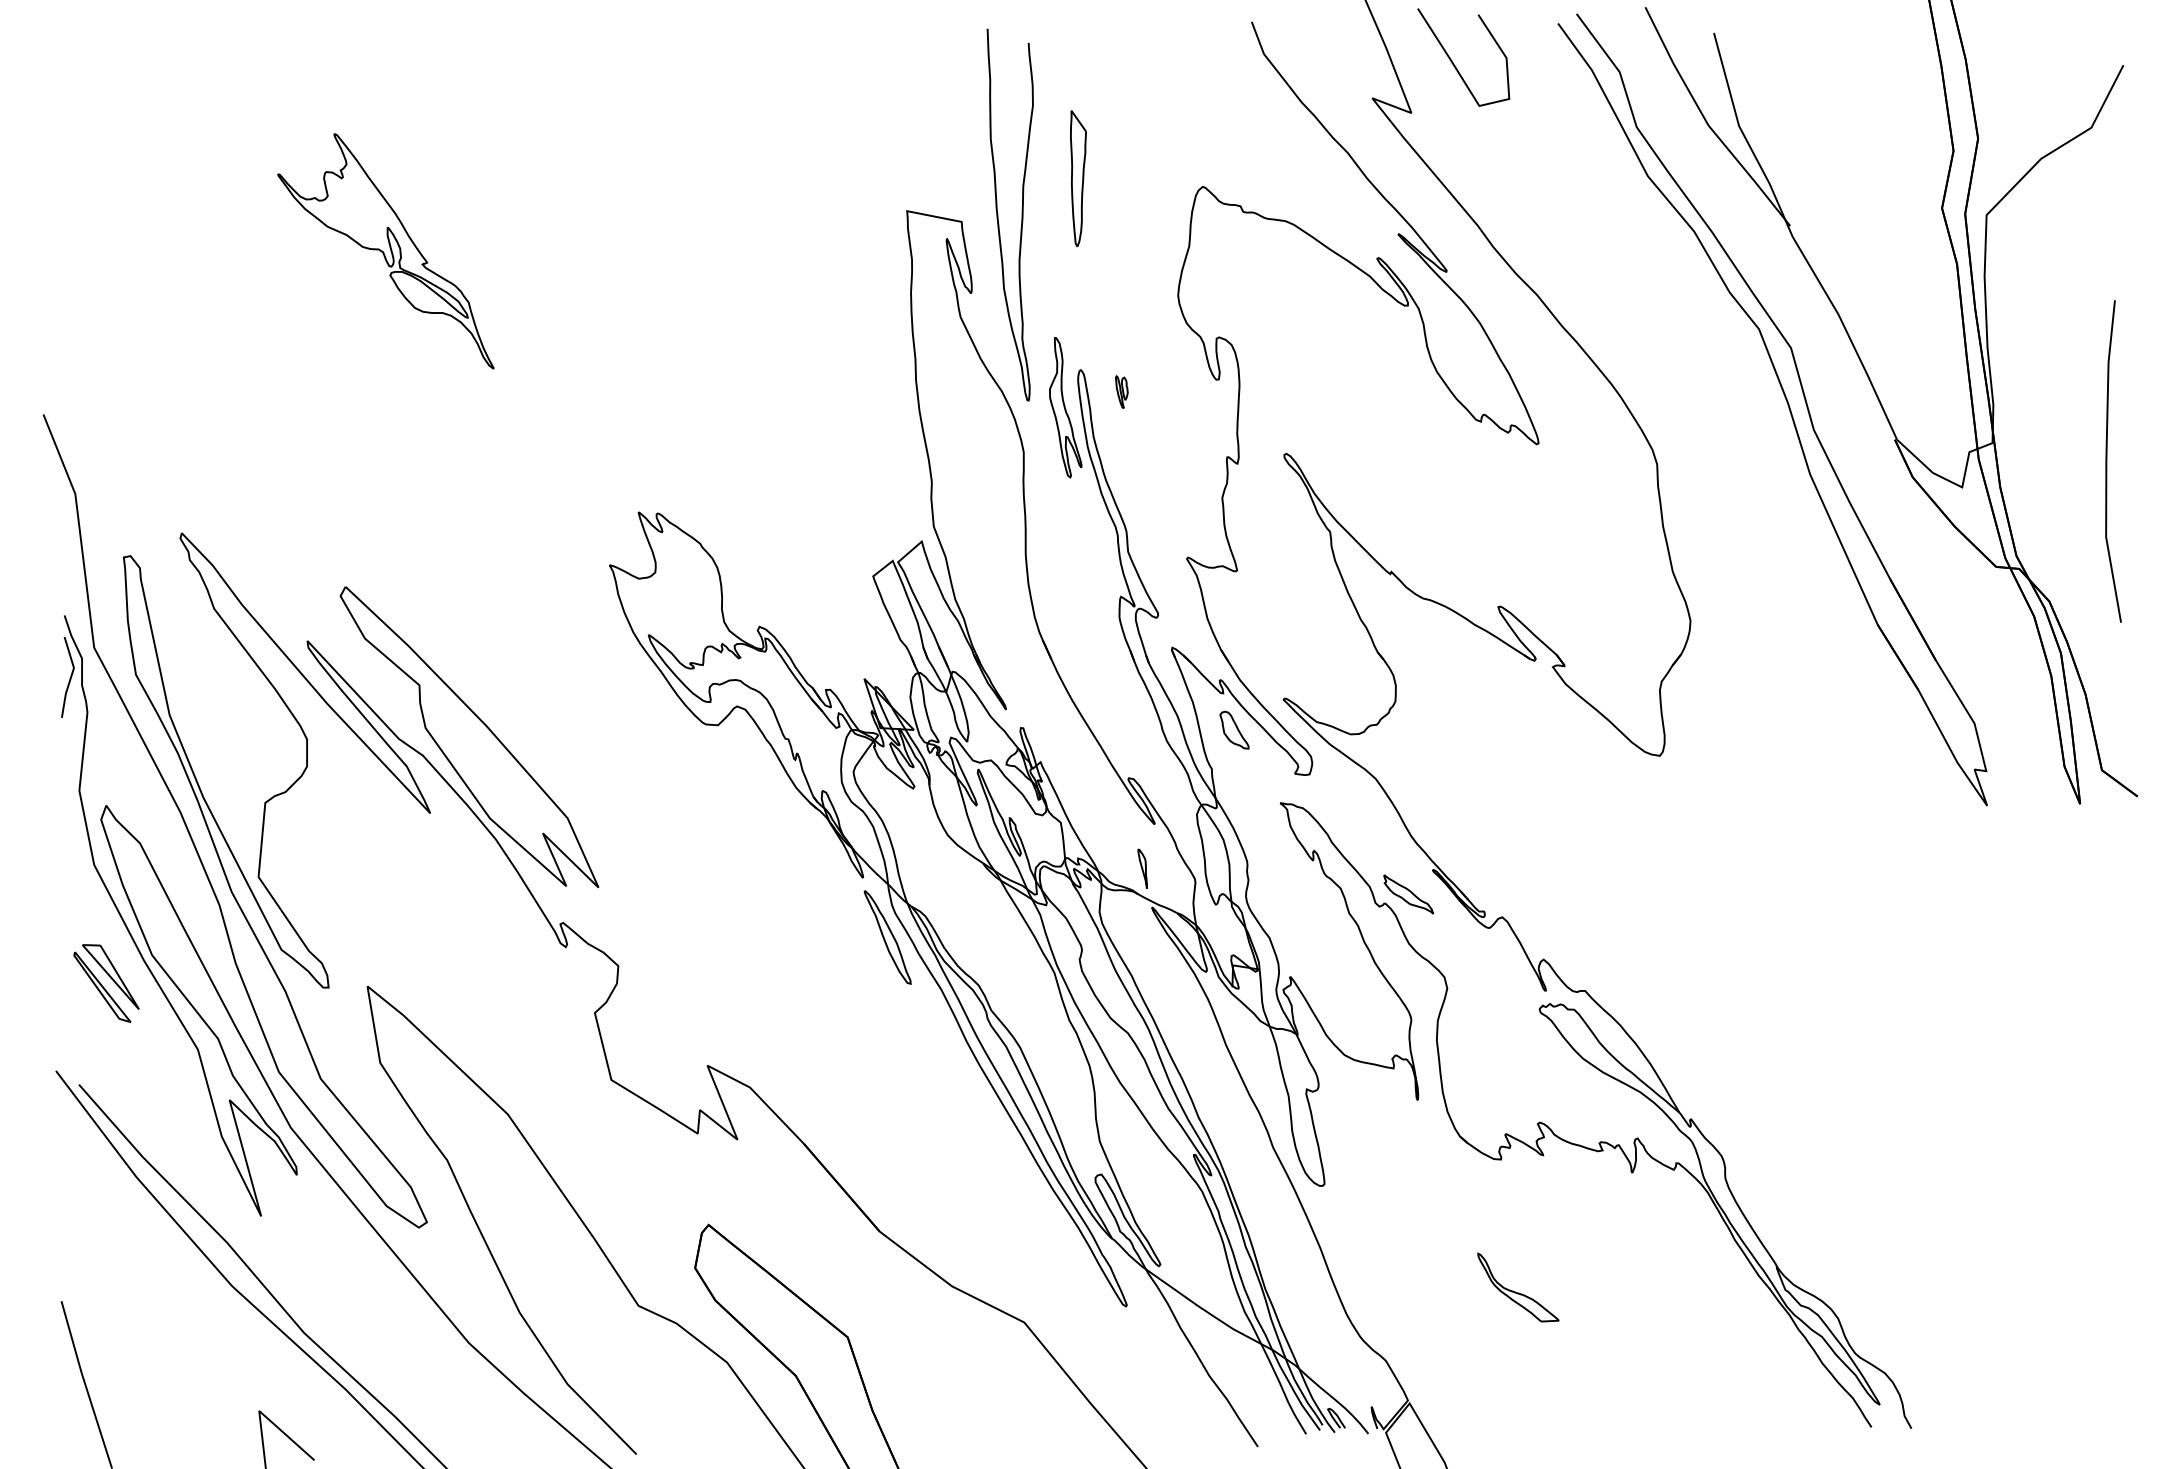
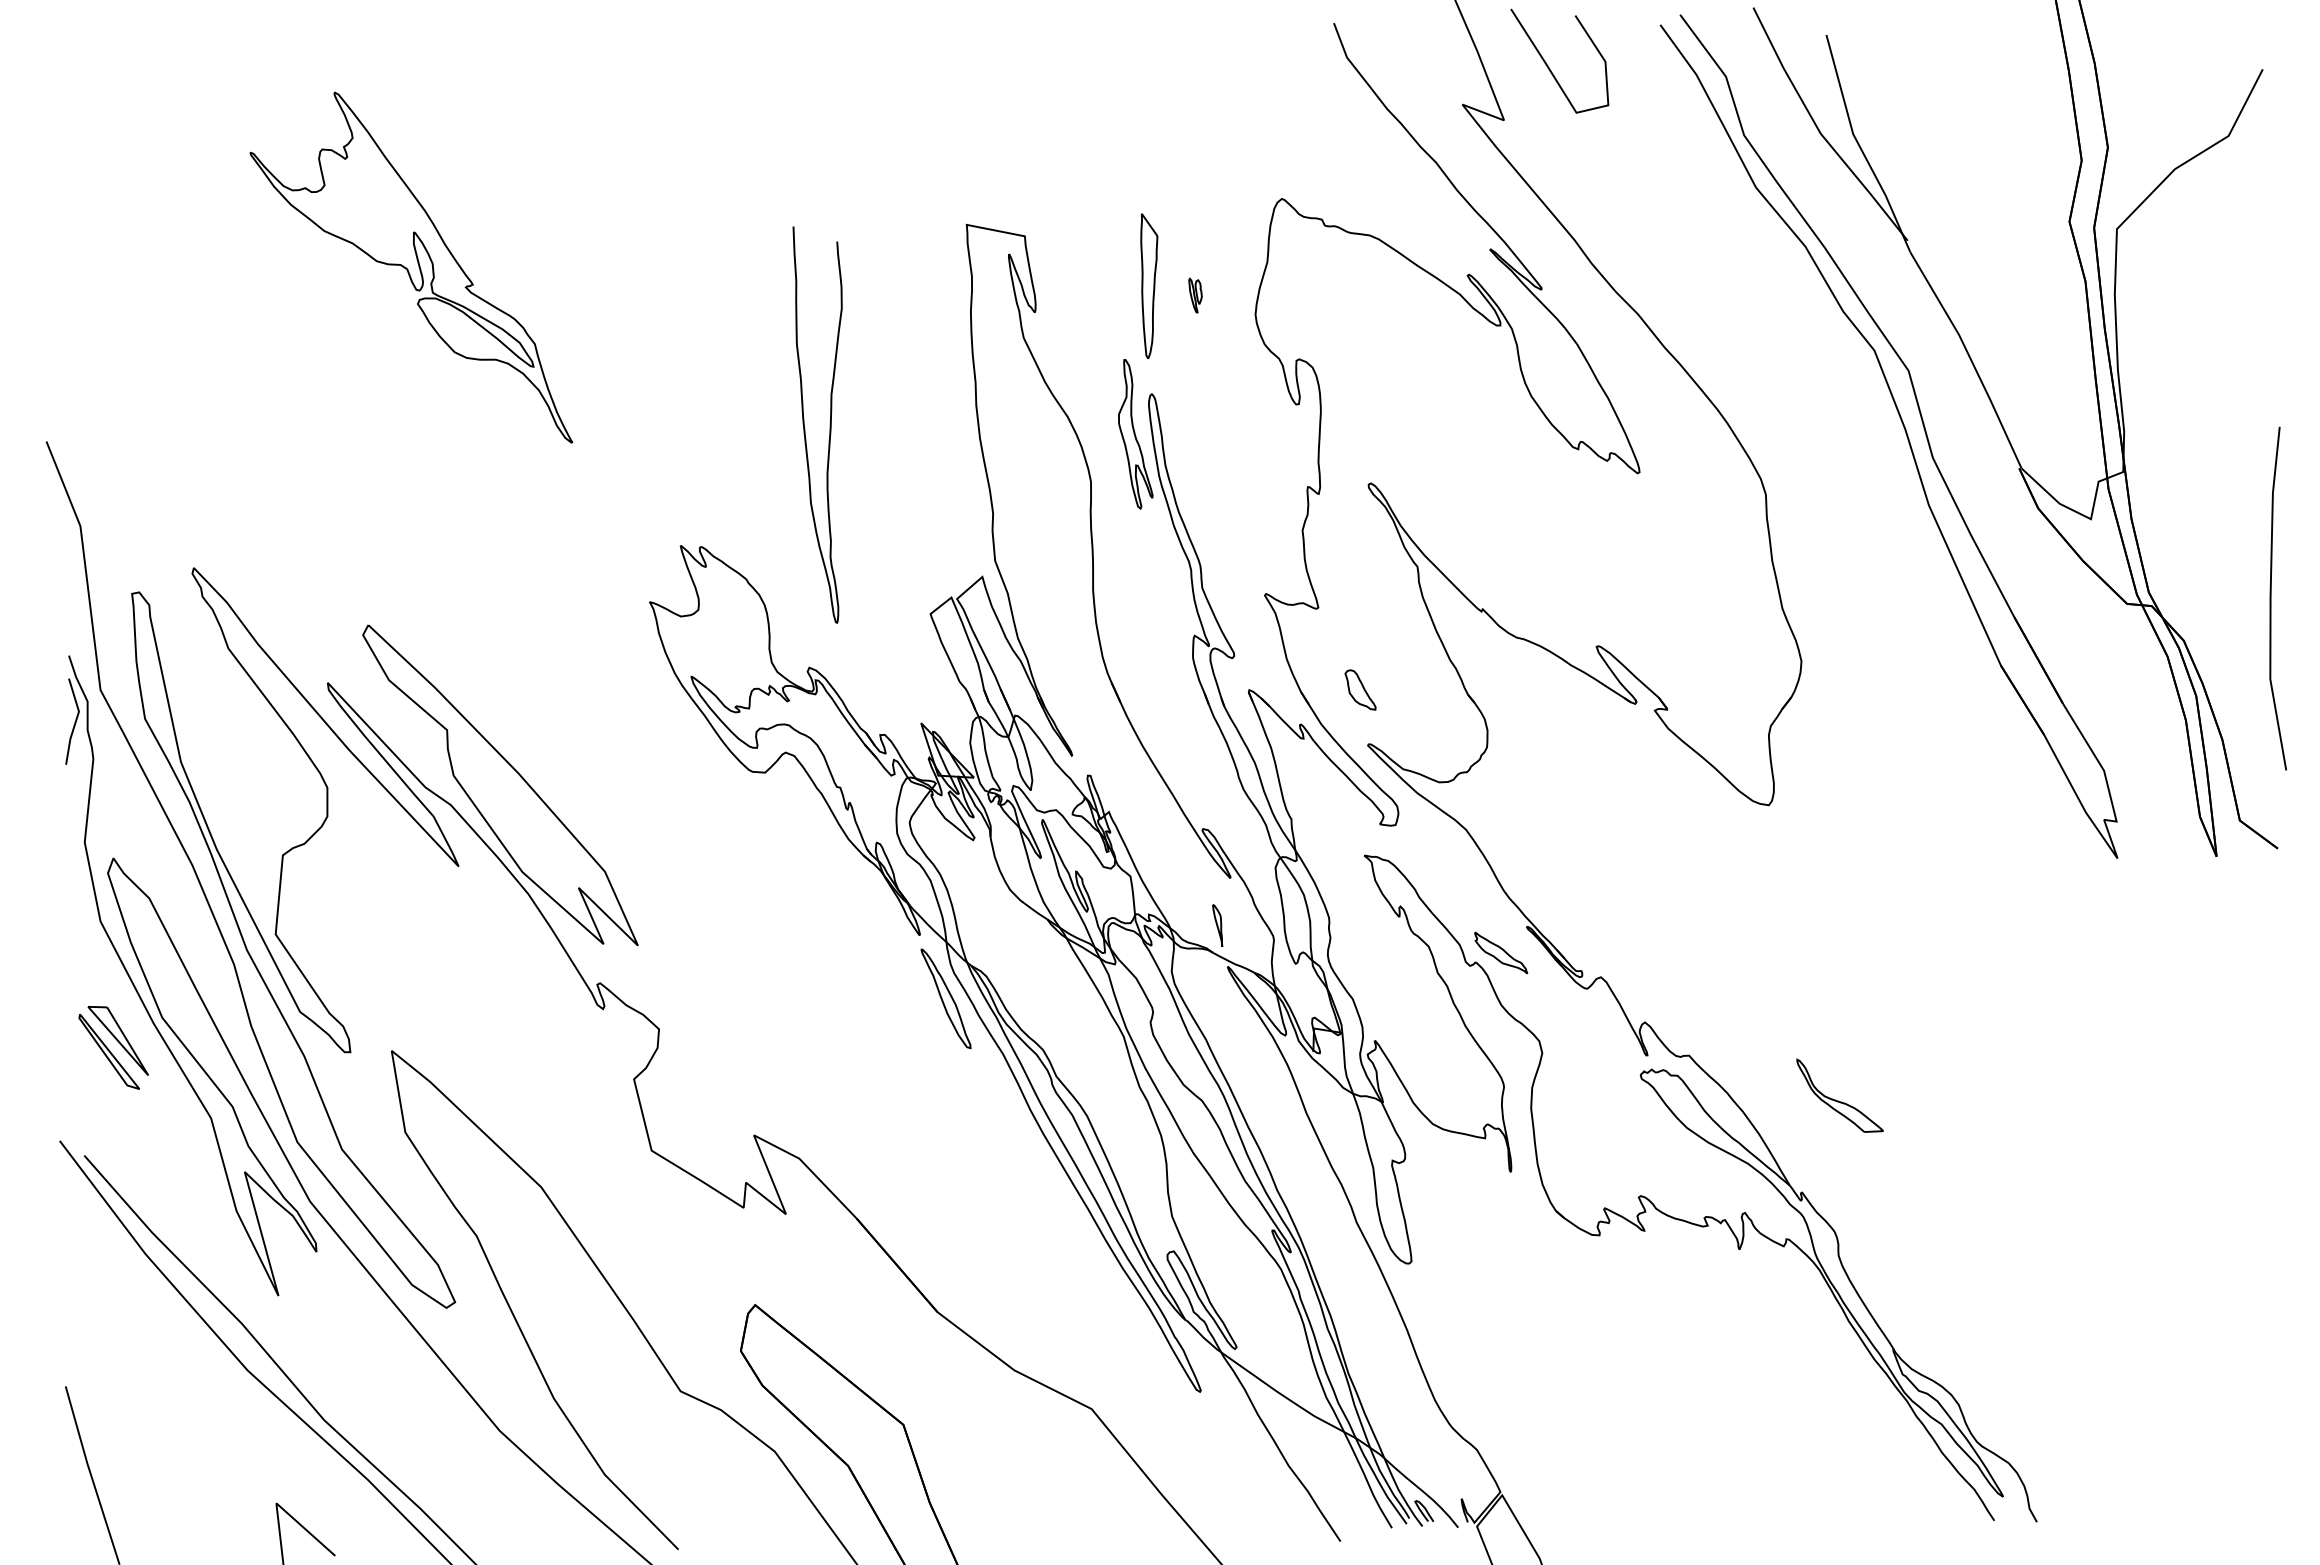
part: (1078, 177) -> (1149, 285), moved
curve: (1021, 214) -> (829, 424), moved
part: (386, 251) -> (411, 267), size x1.4
part: (1121, 391) -> (1195, 295), moved
line: (2107, 461) -> (2271, 598), moved
part: (1234, 729) -> (1360, 689), moved
part: (1517, 1287) -> (1839, 1095), moved

